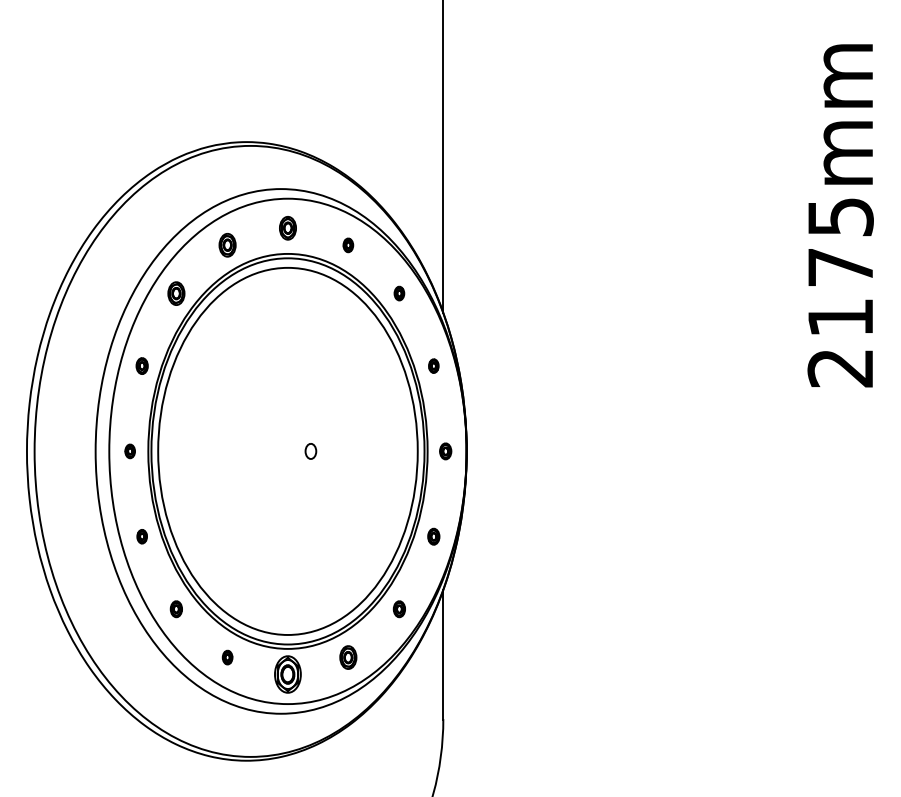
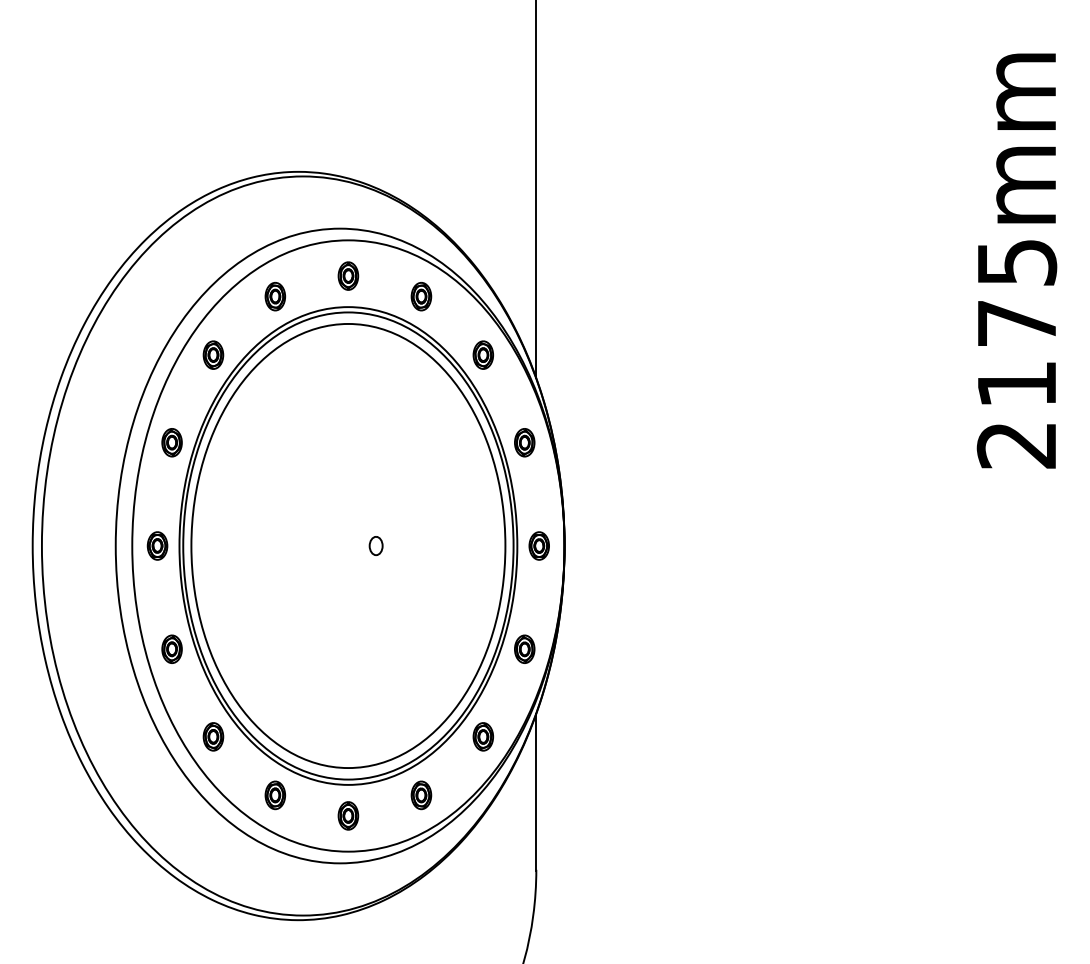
part: (348, 245) -> (421, 296), size x1.67
part: (398, 293) -> (482, 354), size x1.67
part: (141, 365) -> (171, 442), size x1.43
part: (433, 365) -> (524, 442), size x1.67
part: (130, 450) -> (157, 545), size x1.67
part: (445, 450) -> (538, 545), size x1.43
part: (141, 536) -> (171, 648), size x1.67
part: (433, 536) -> (524, 648), size x1.43
part: (176, 608) -> (213, 736), size x1.43
part: (398, 608) -> (482, 736), size x1.43
part: (227, 657) -> (275, 795), size x1.67
part: (288, 674) -> (348, 815), size x0.62

